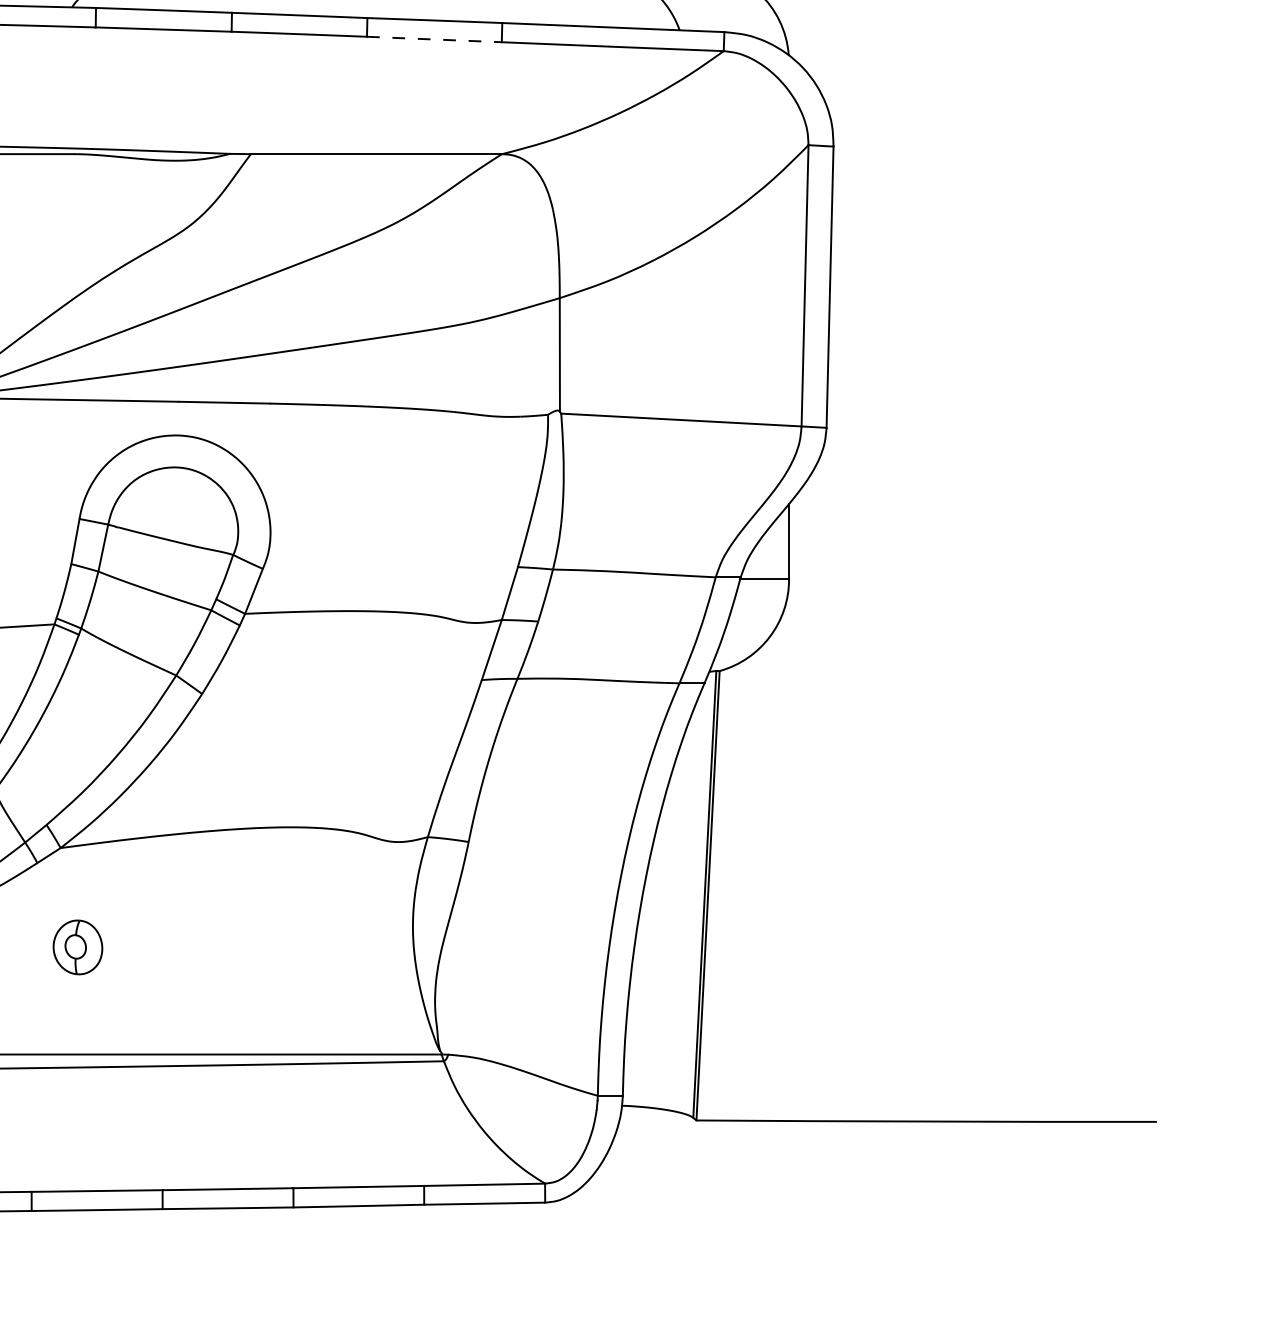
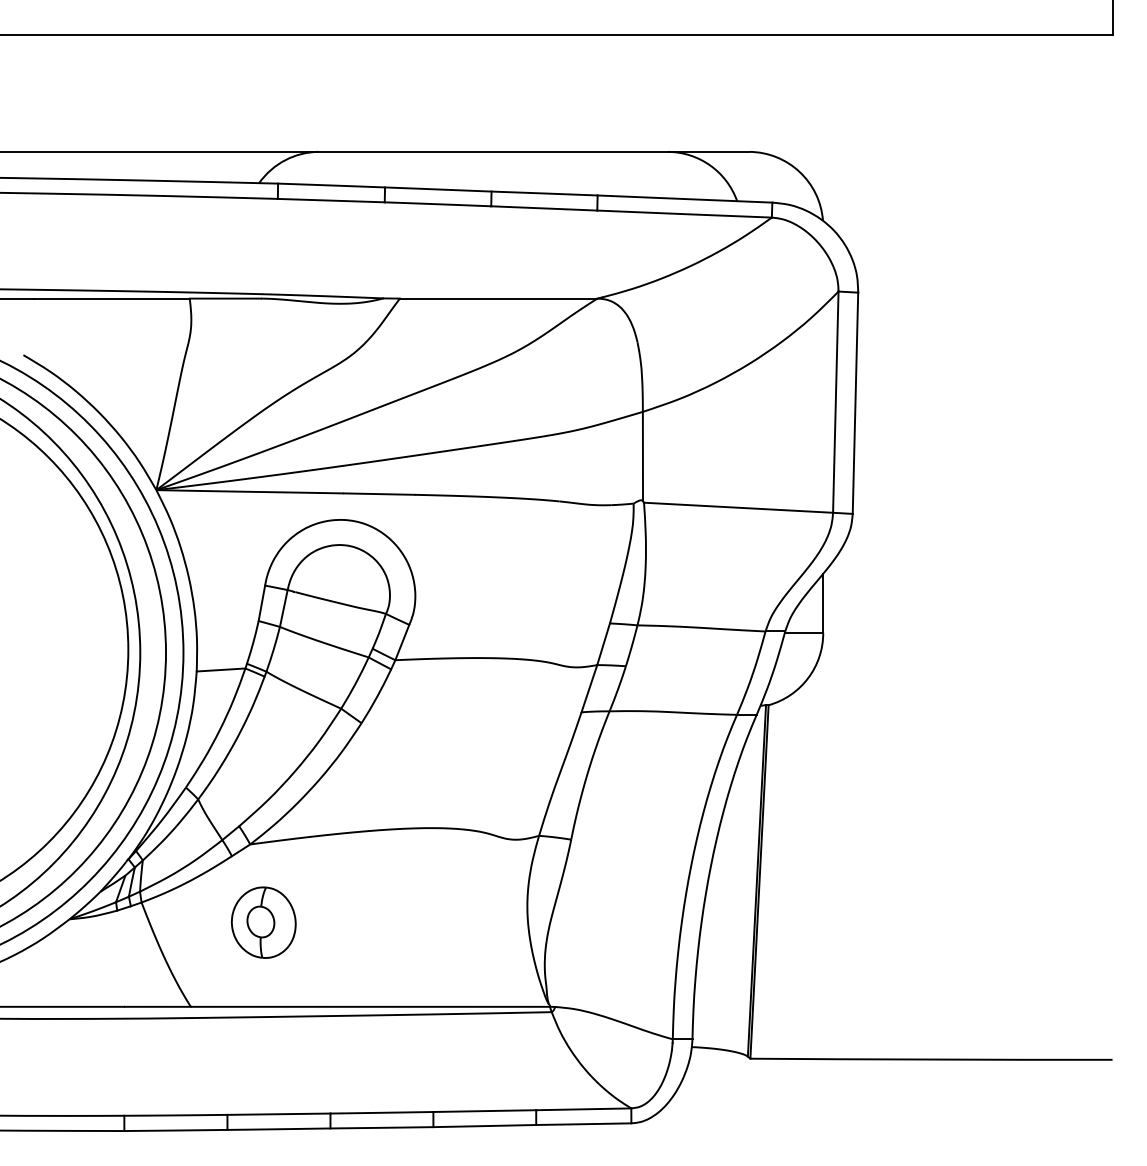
line: (434, 39) -> (544, 208), dashed -> solid
part: (77, 947) -> (263, 922), size x1.67

